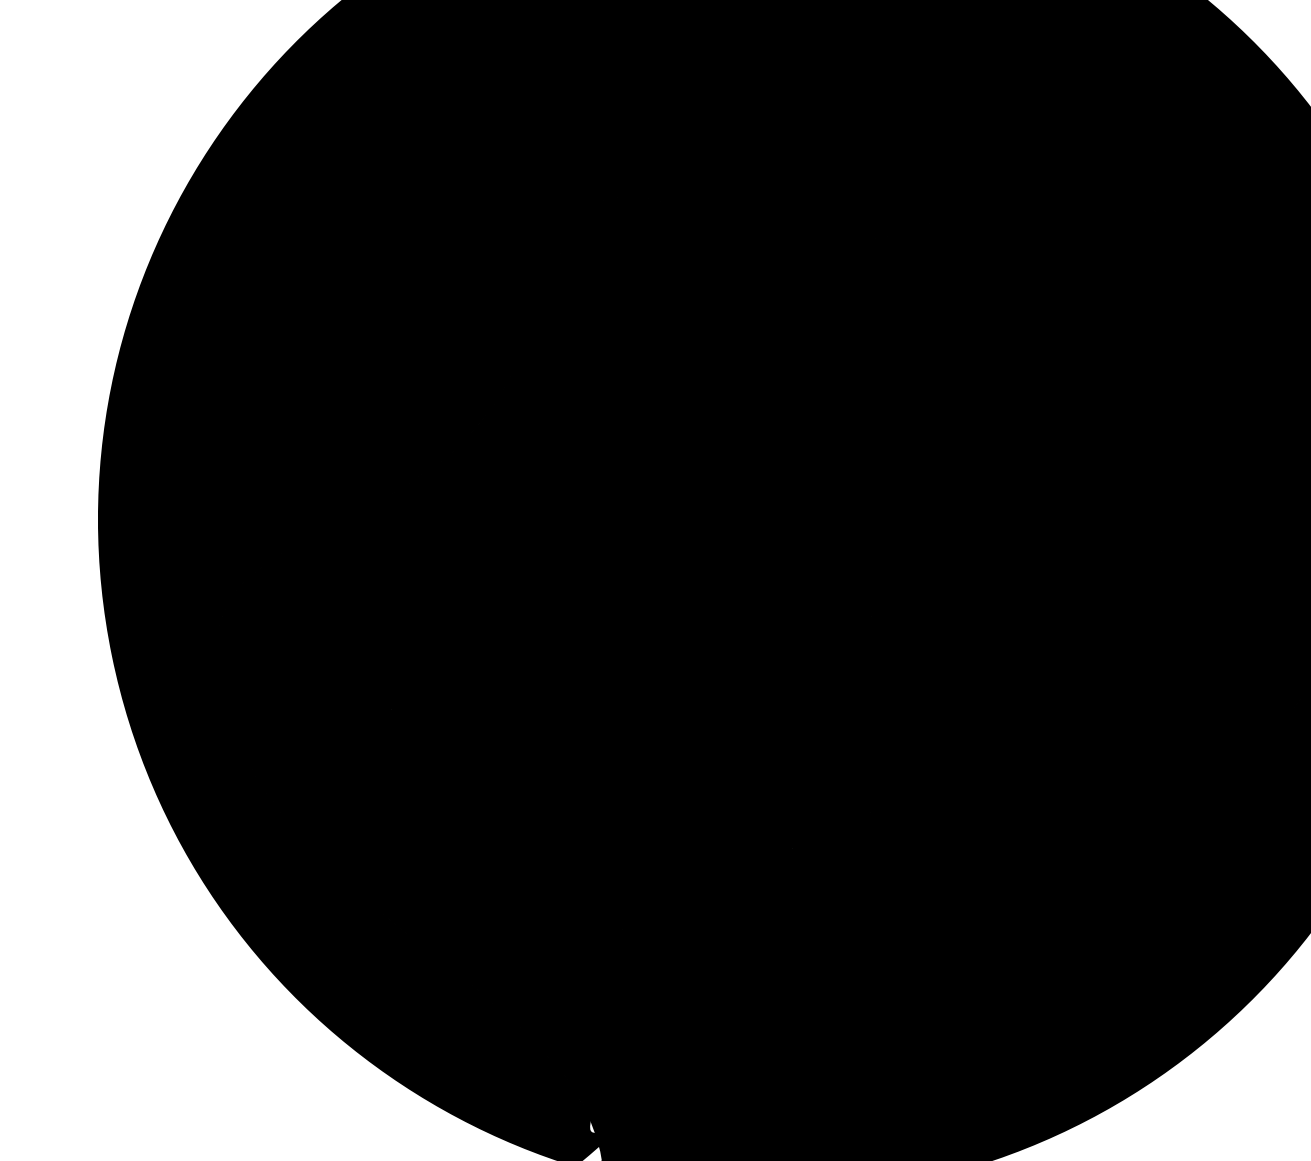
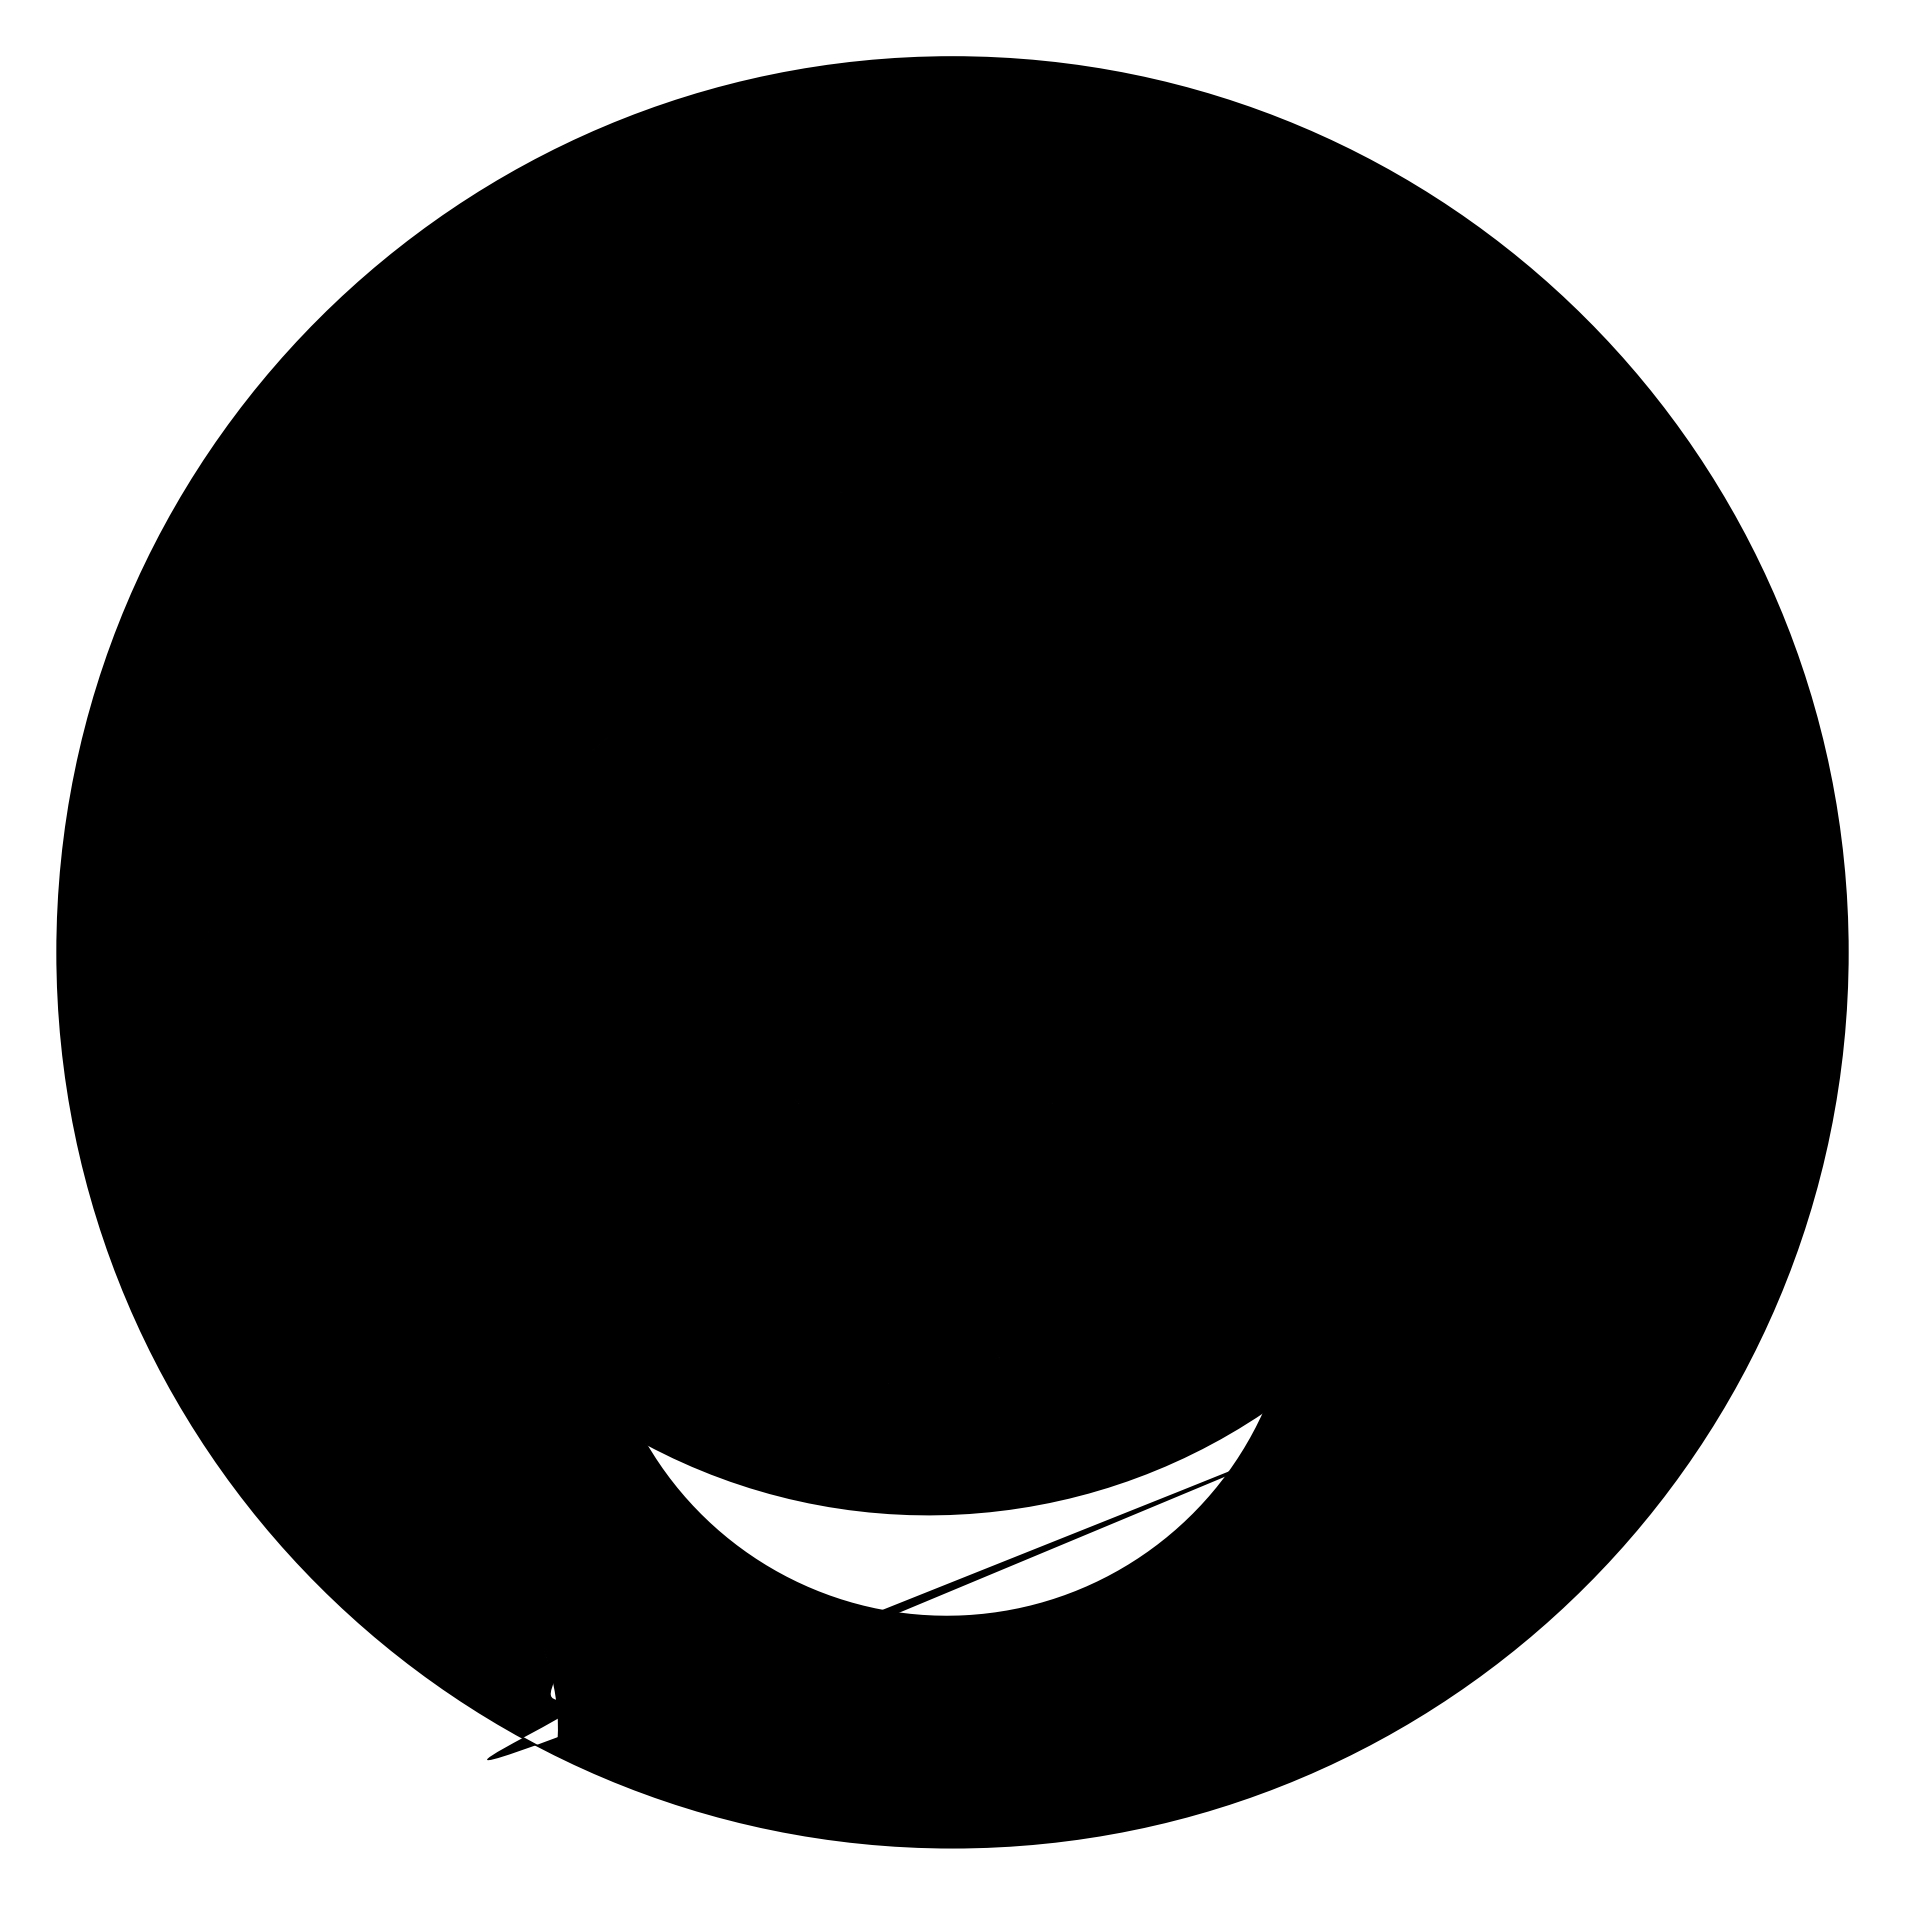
fill: (861, 934) -> (954, 1513), removed

